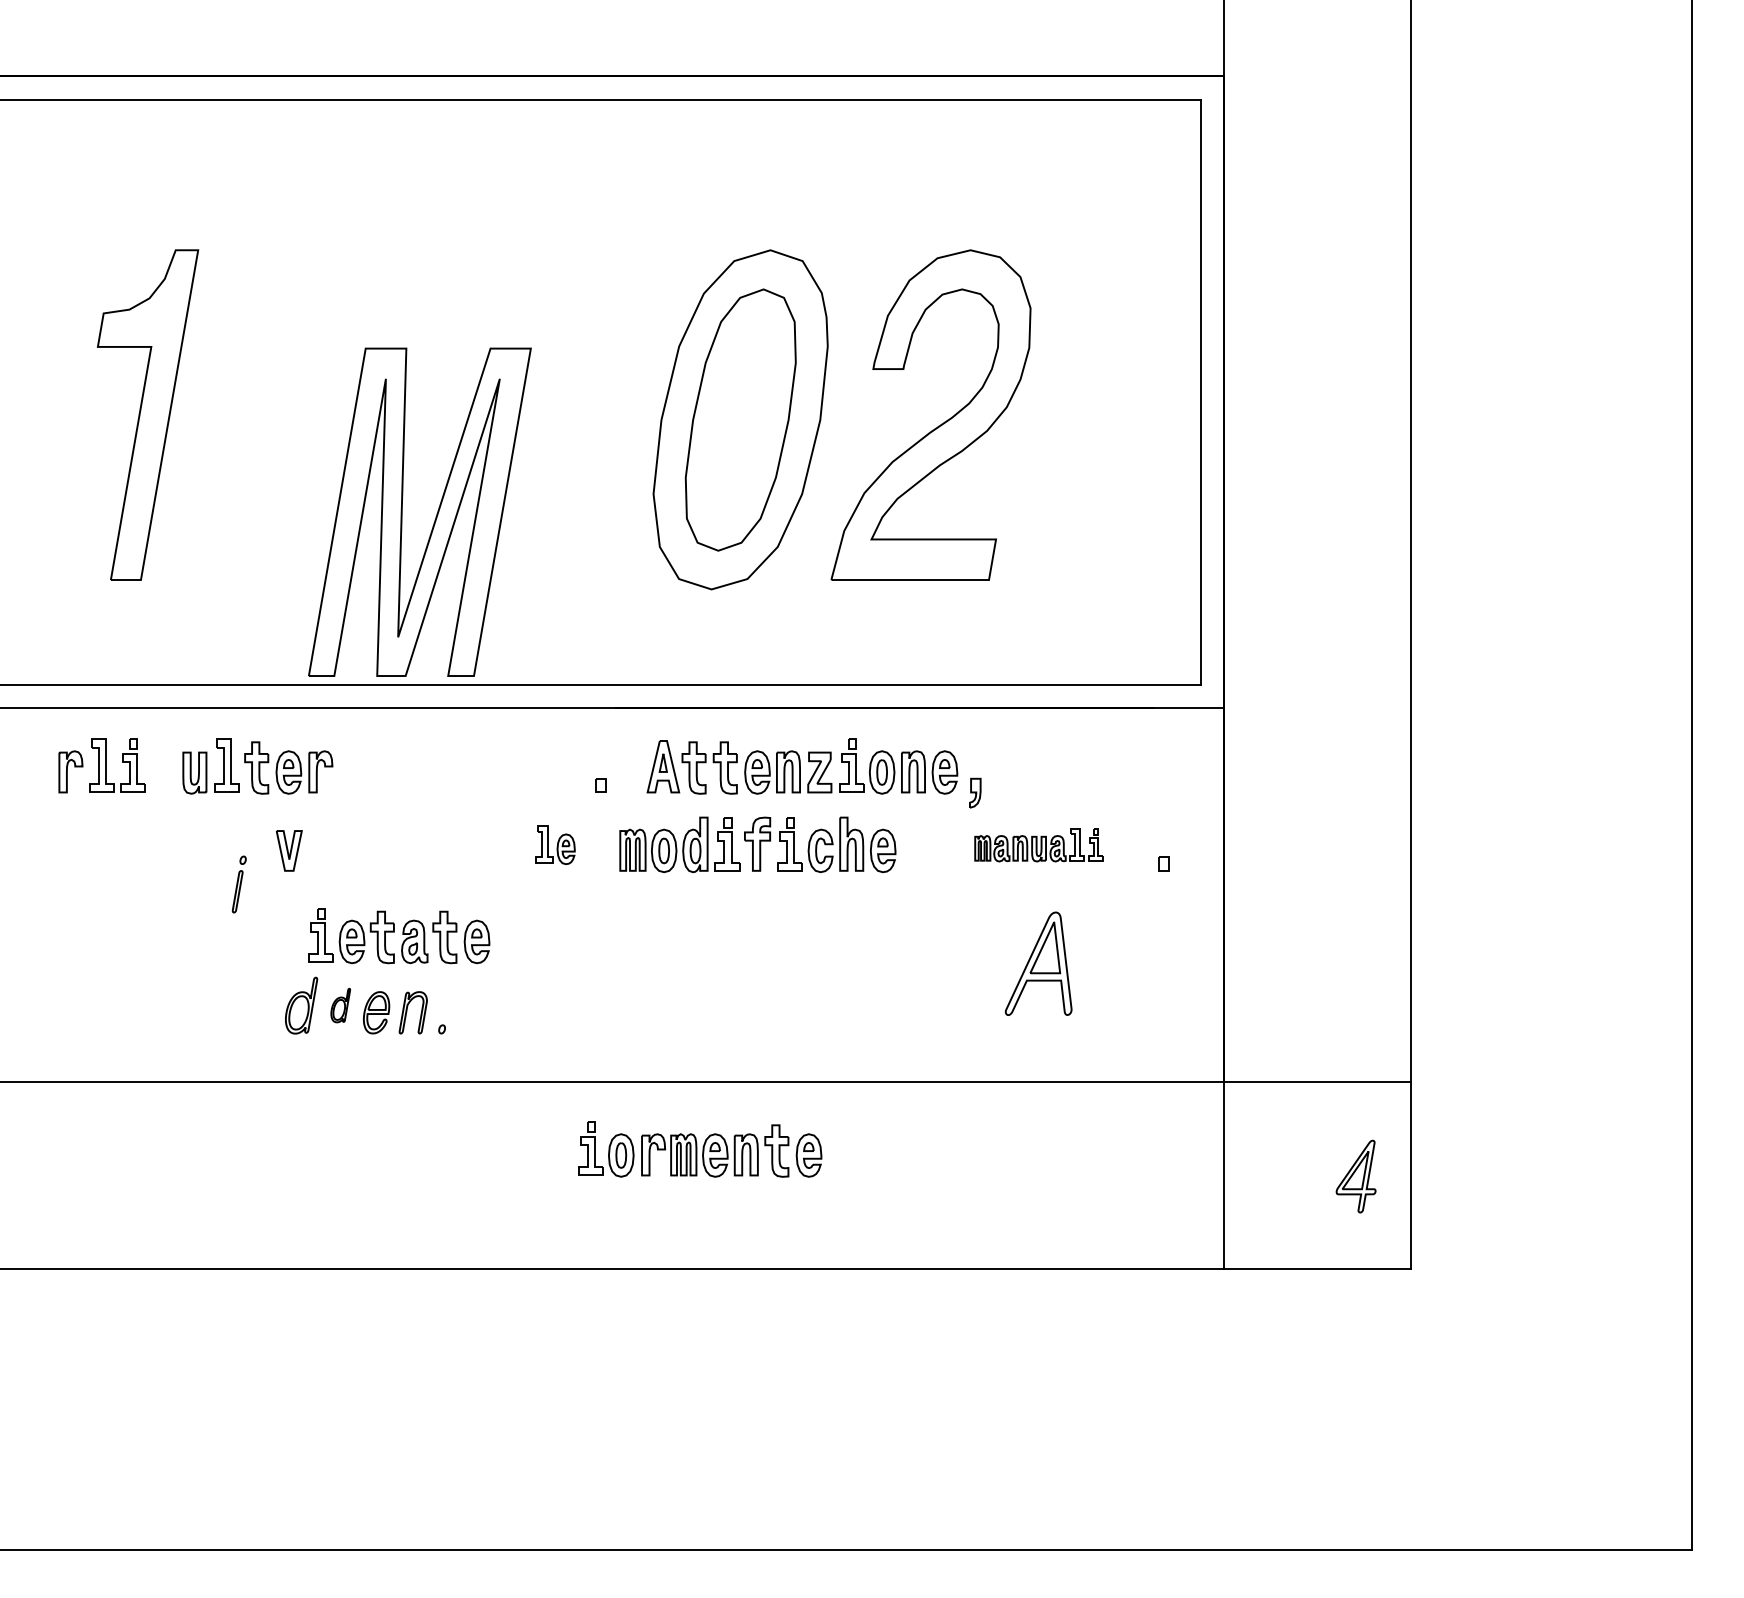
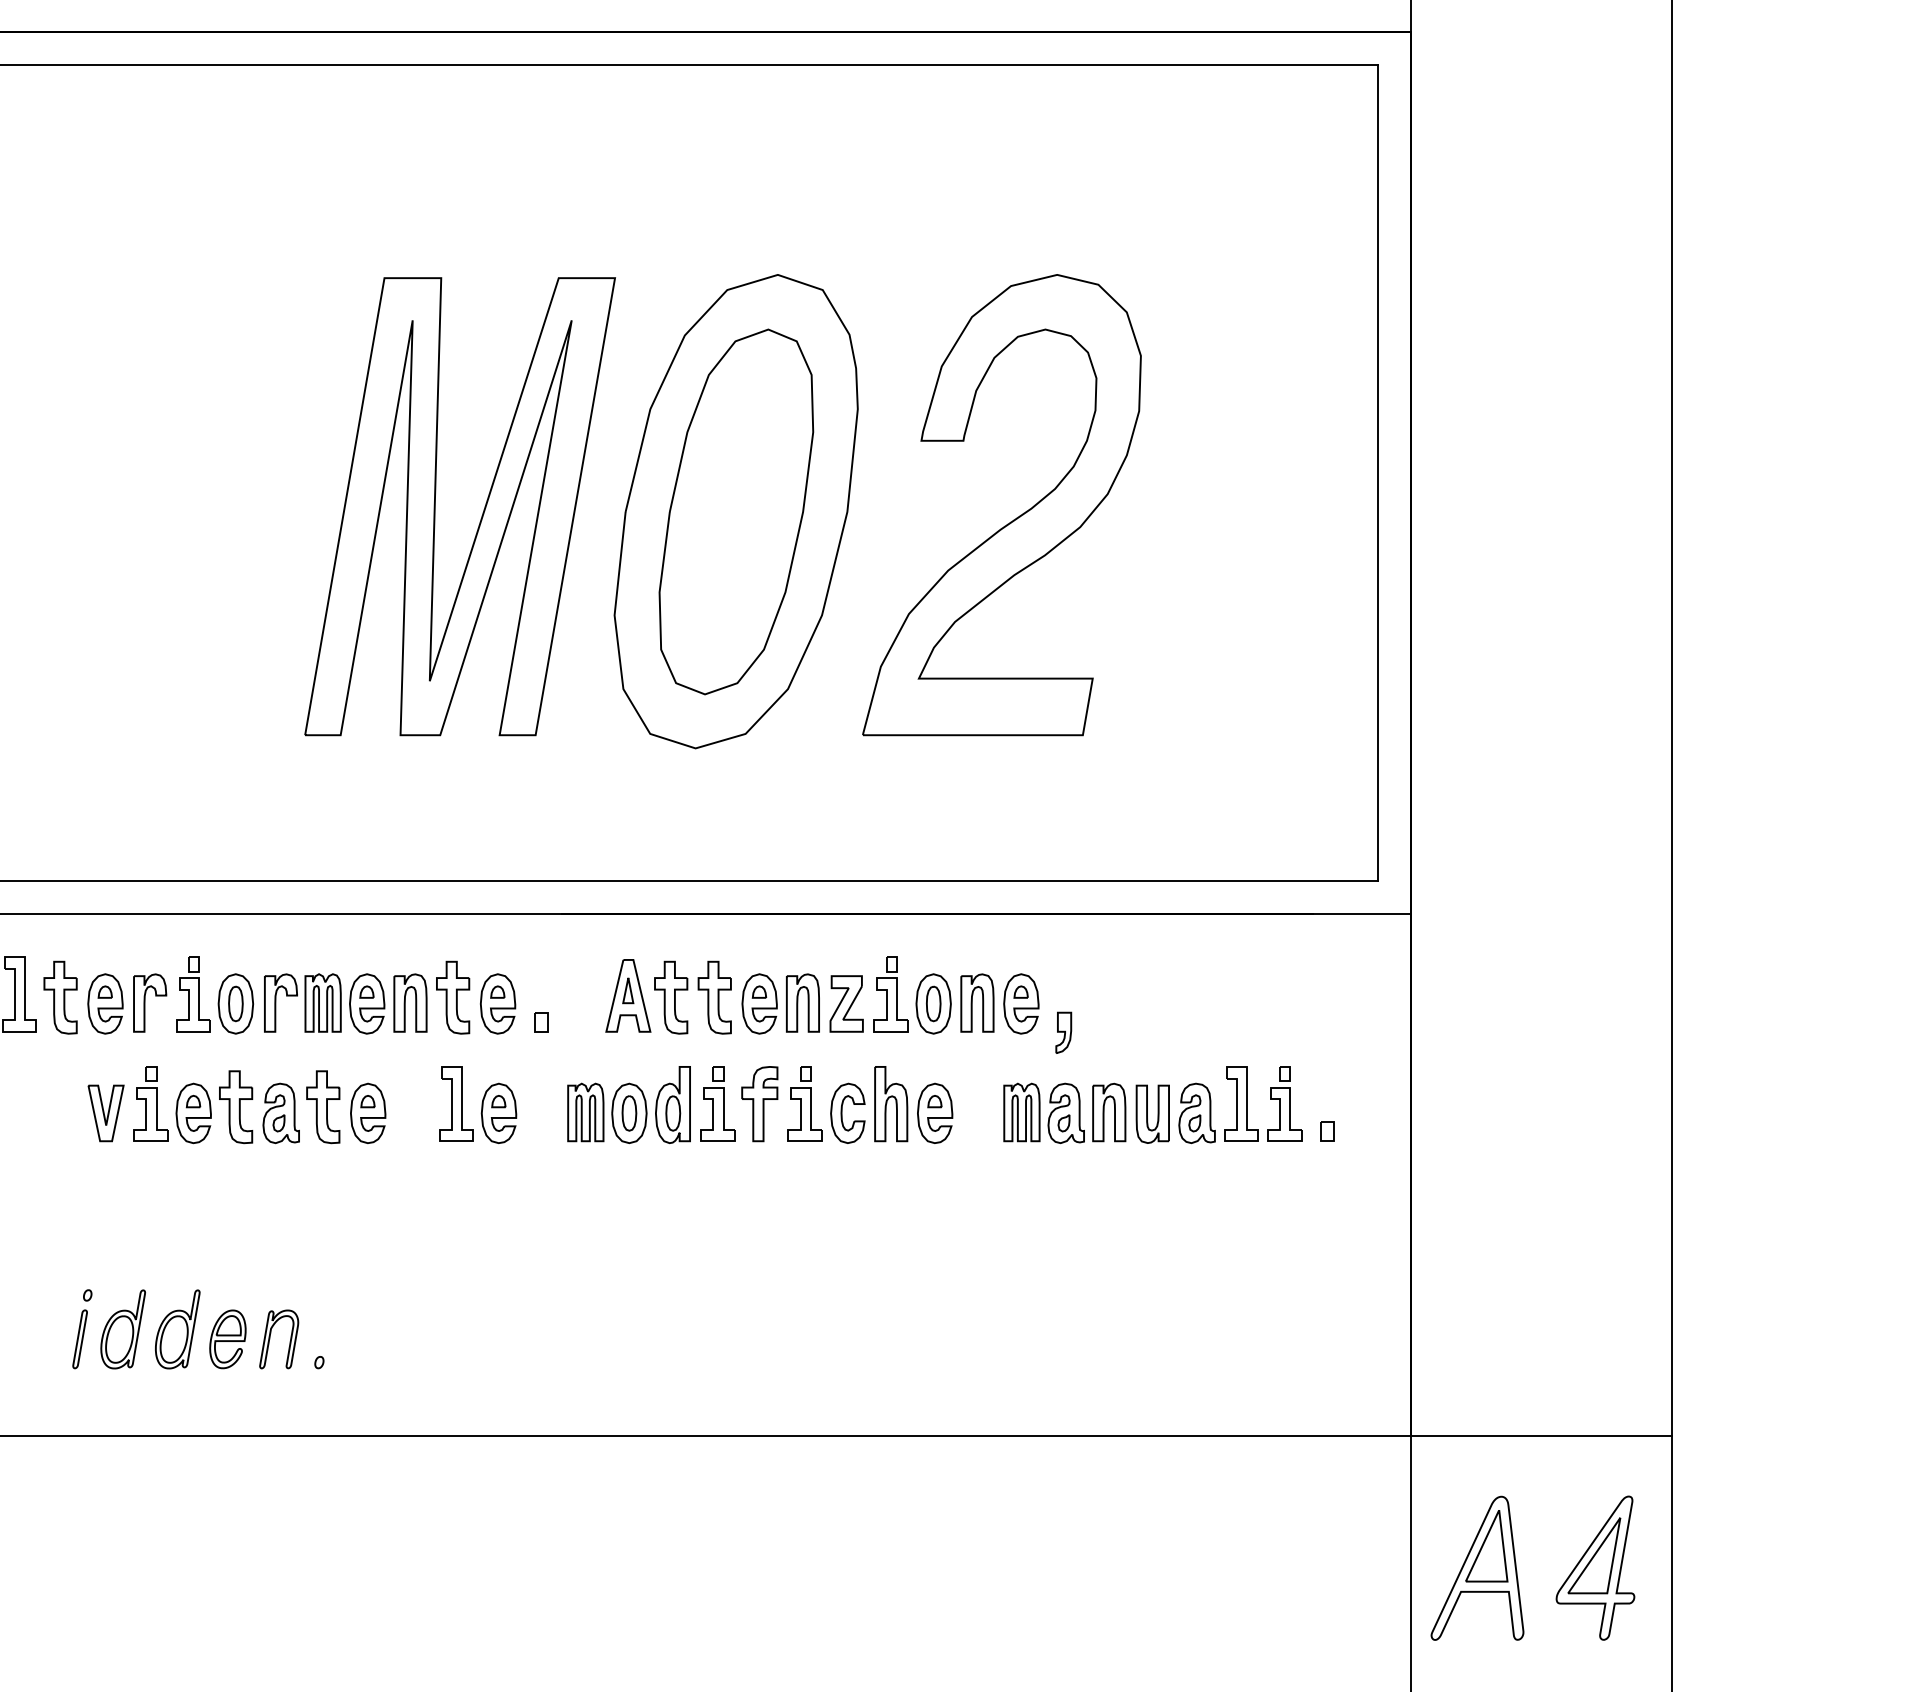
part: (435, 516) -> (481, 512), moved
part: (555, 845) -> (477, 1105), size x1.43
part: (1038, 845) -> (1151, 1105), size x1.67
part: (238, 884) -> (81, 1329), moved
part: (399, 936) -> (259, 1105), moved
part: (1038, 963) -> (1477, 1567), moved
part: (340, 1005) -> (177, 1329), size x1.67
part: (700, 1149) -> (346, 995), moved
part: (1355, 1176) -> (1594, 1567), size x1.43

